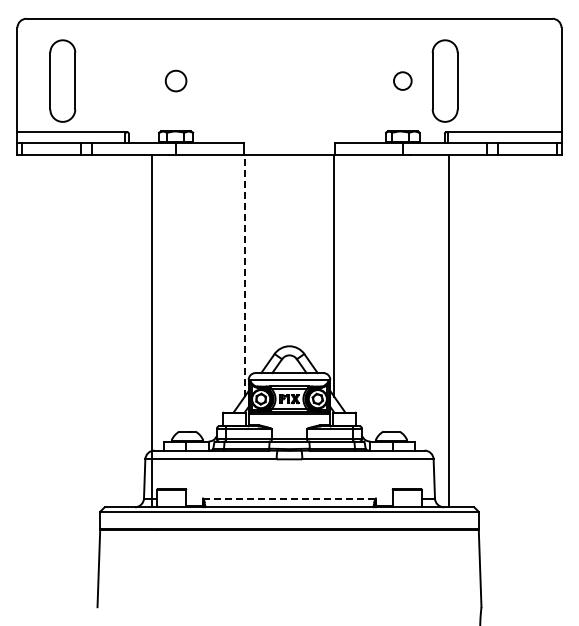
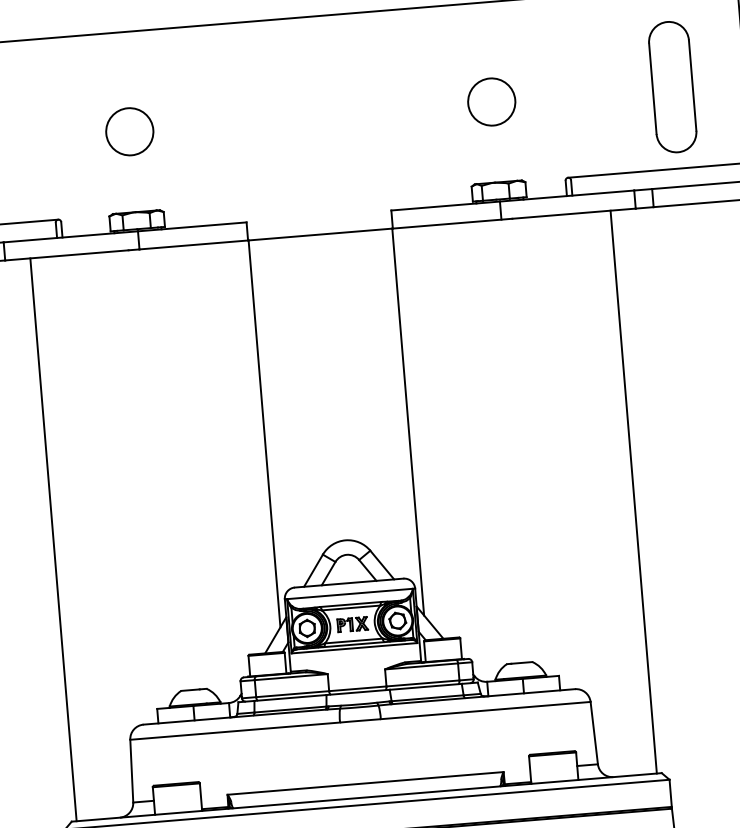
circle: (175, 80) -> (128, 130), size x1.43
circle: (402, 80) -> (491, 101), size x1.67
part: (444, 80) -> (671, 86), moved
line: (244, 275) -> (264, 433), dashed -> solid
line: (151, 330) -> (52, 539), moved
line: (449, 330) -> (634, 491), moved
line: (289, 498) -> (365, 783), dashed -> solid

